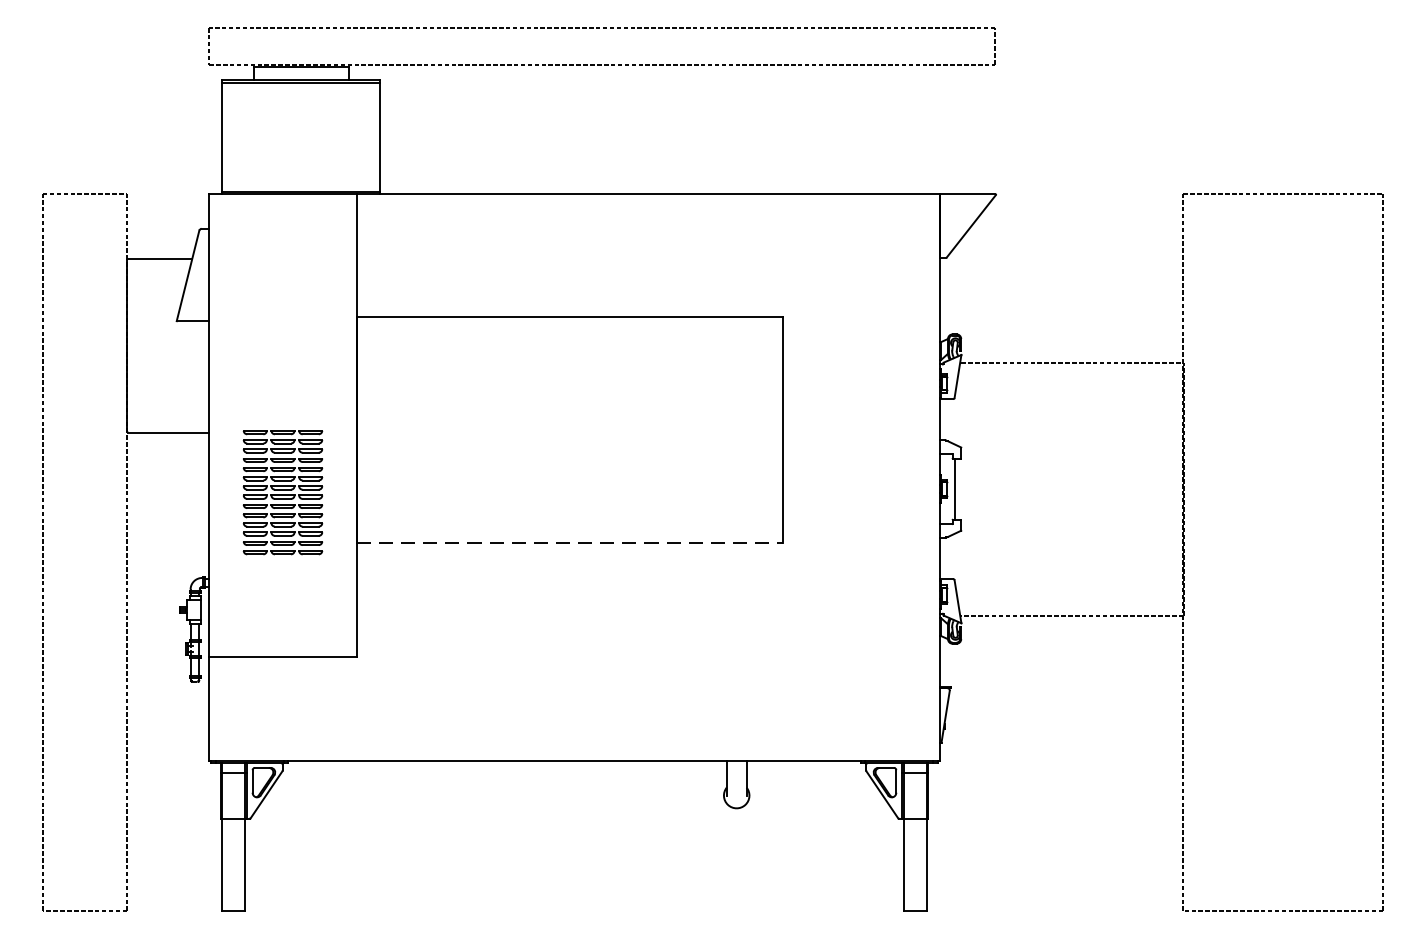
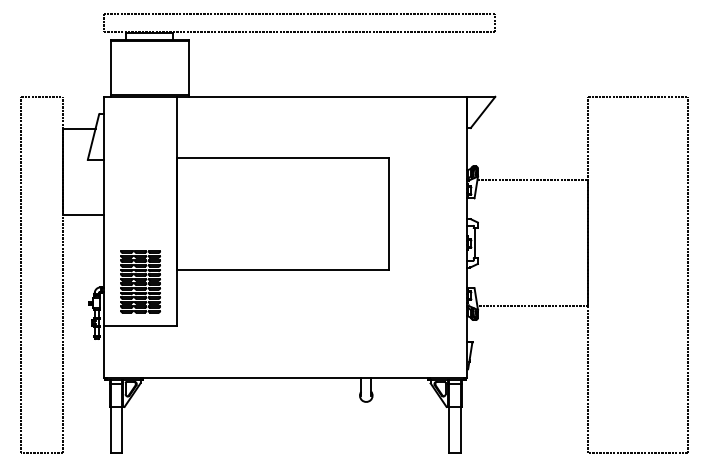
part: (282, 491) -> (140, 281), moved
line: (570, 543) -> (283, 270), dashed -> solid

